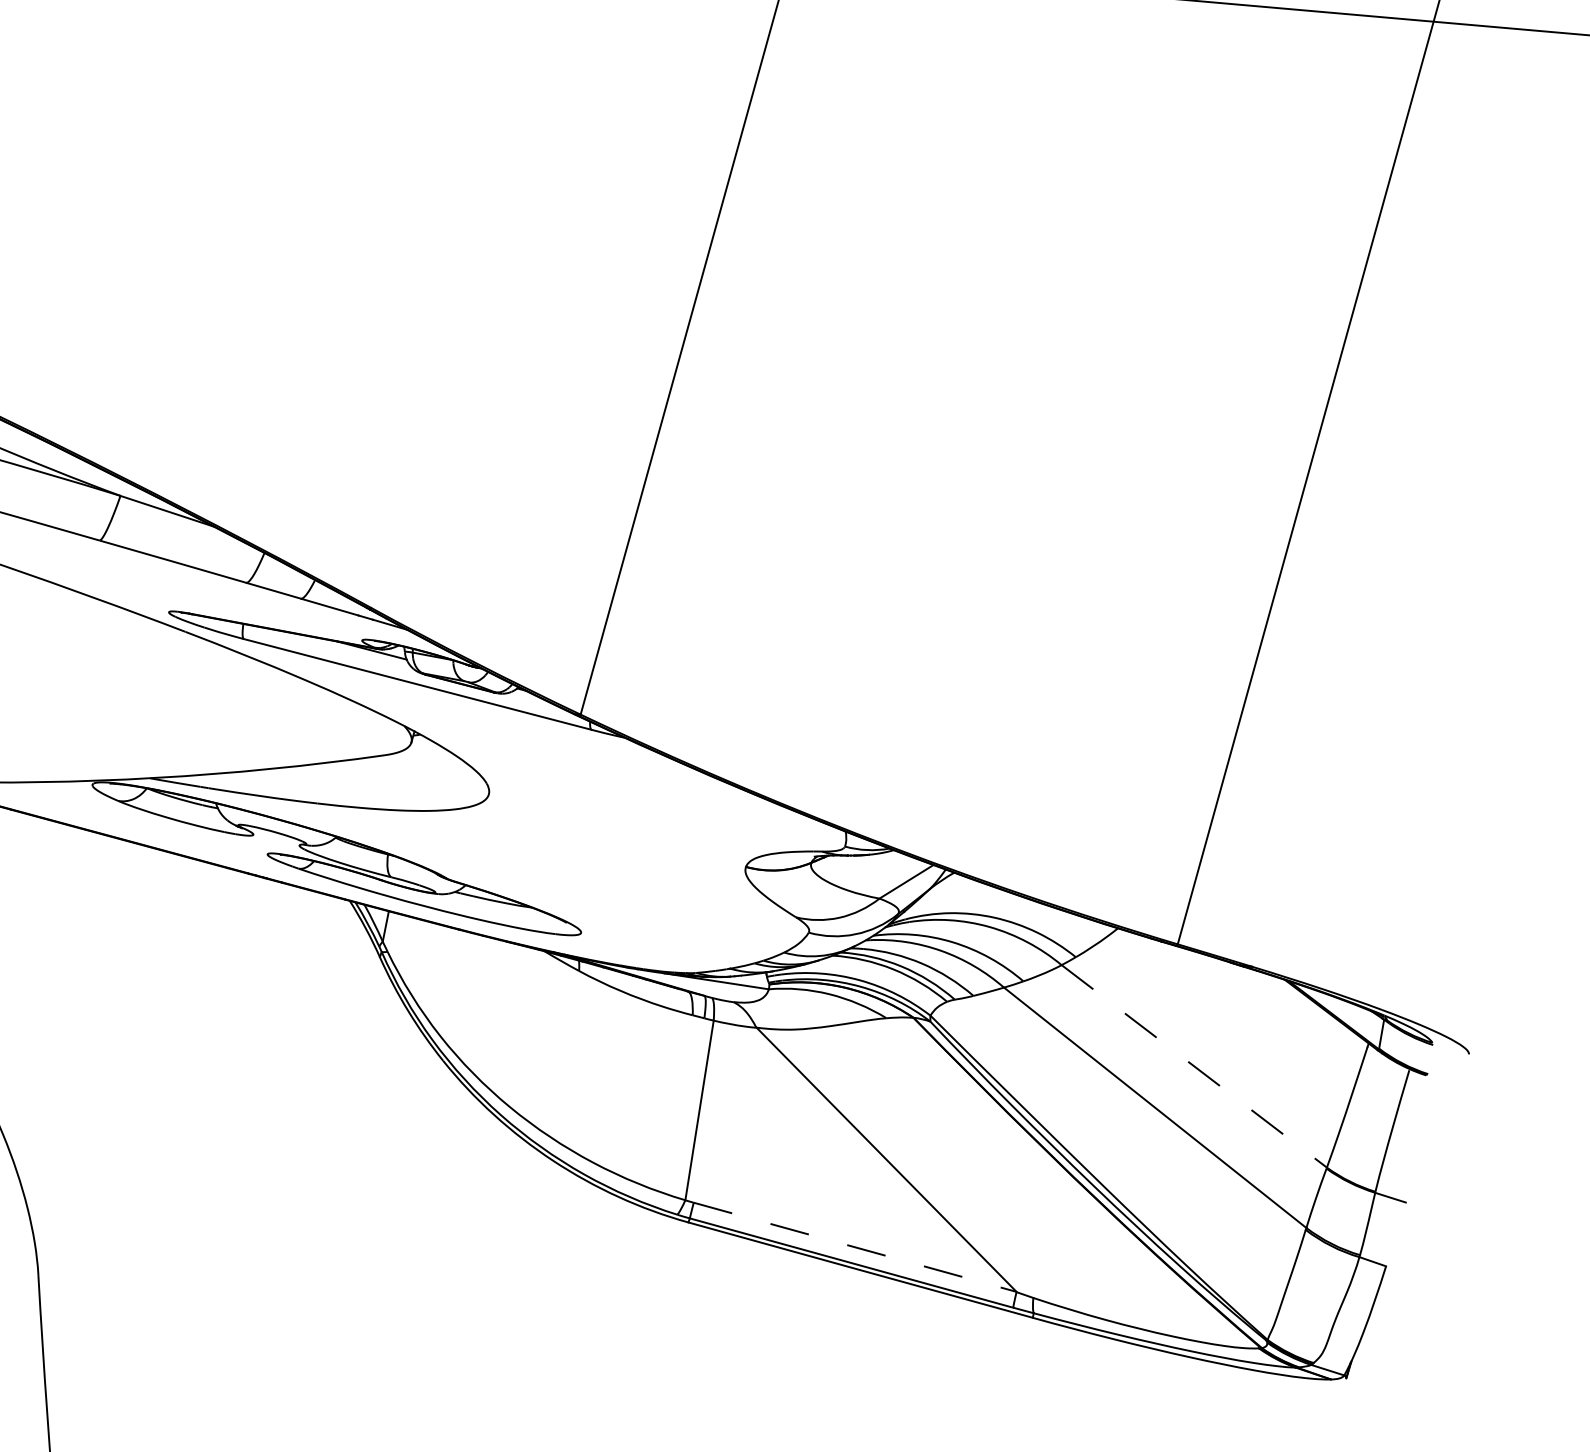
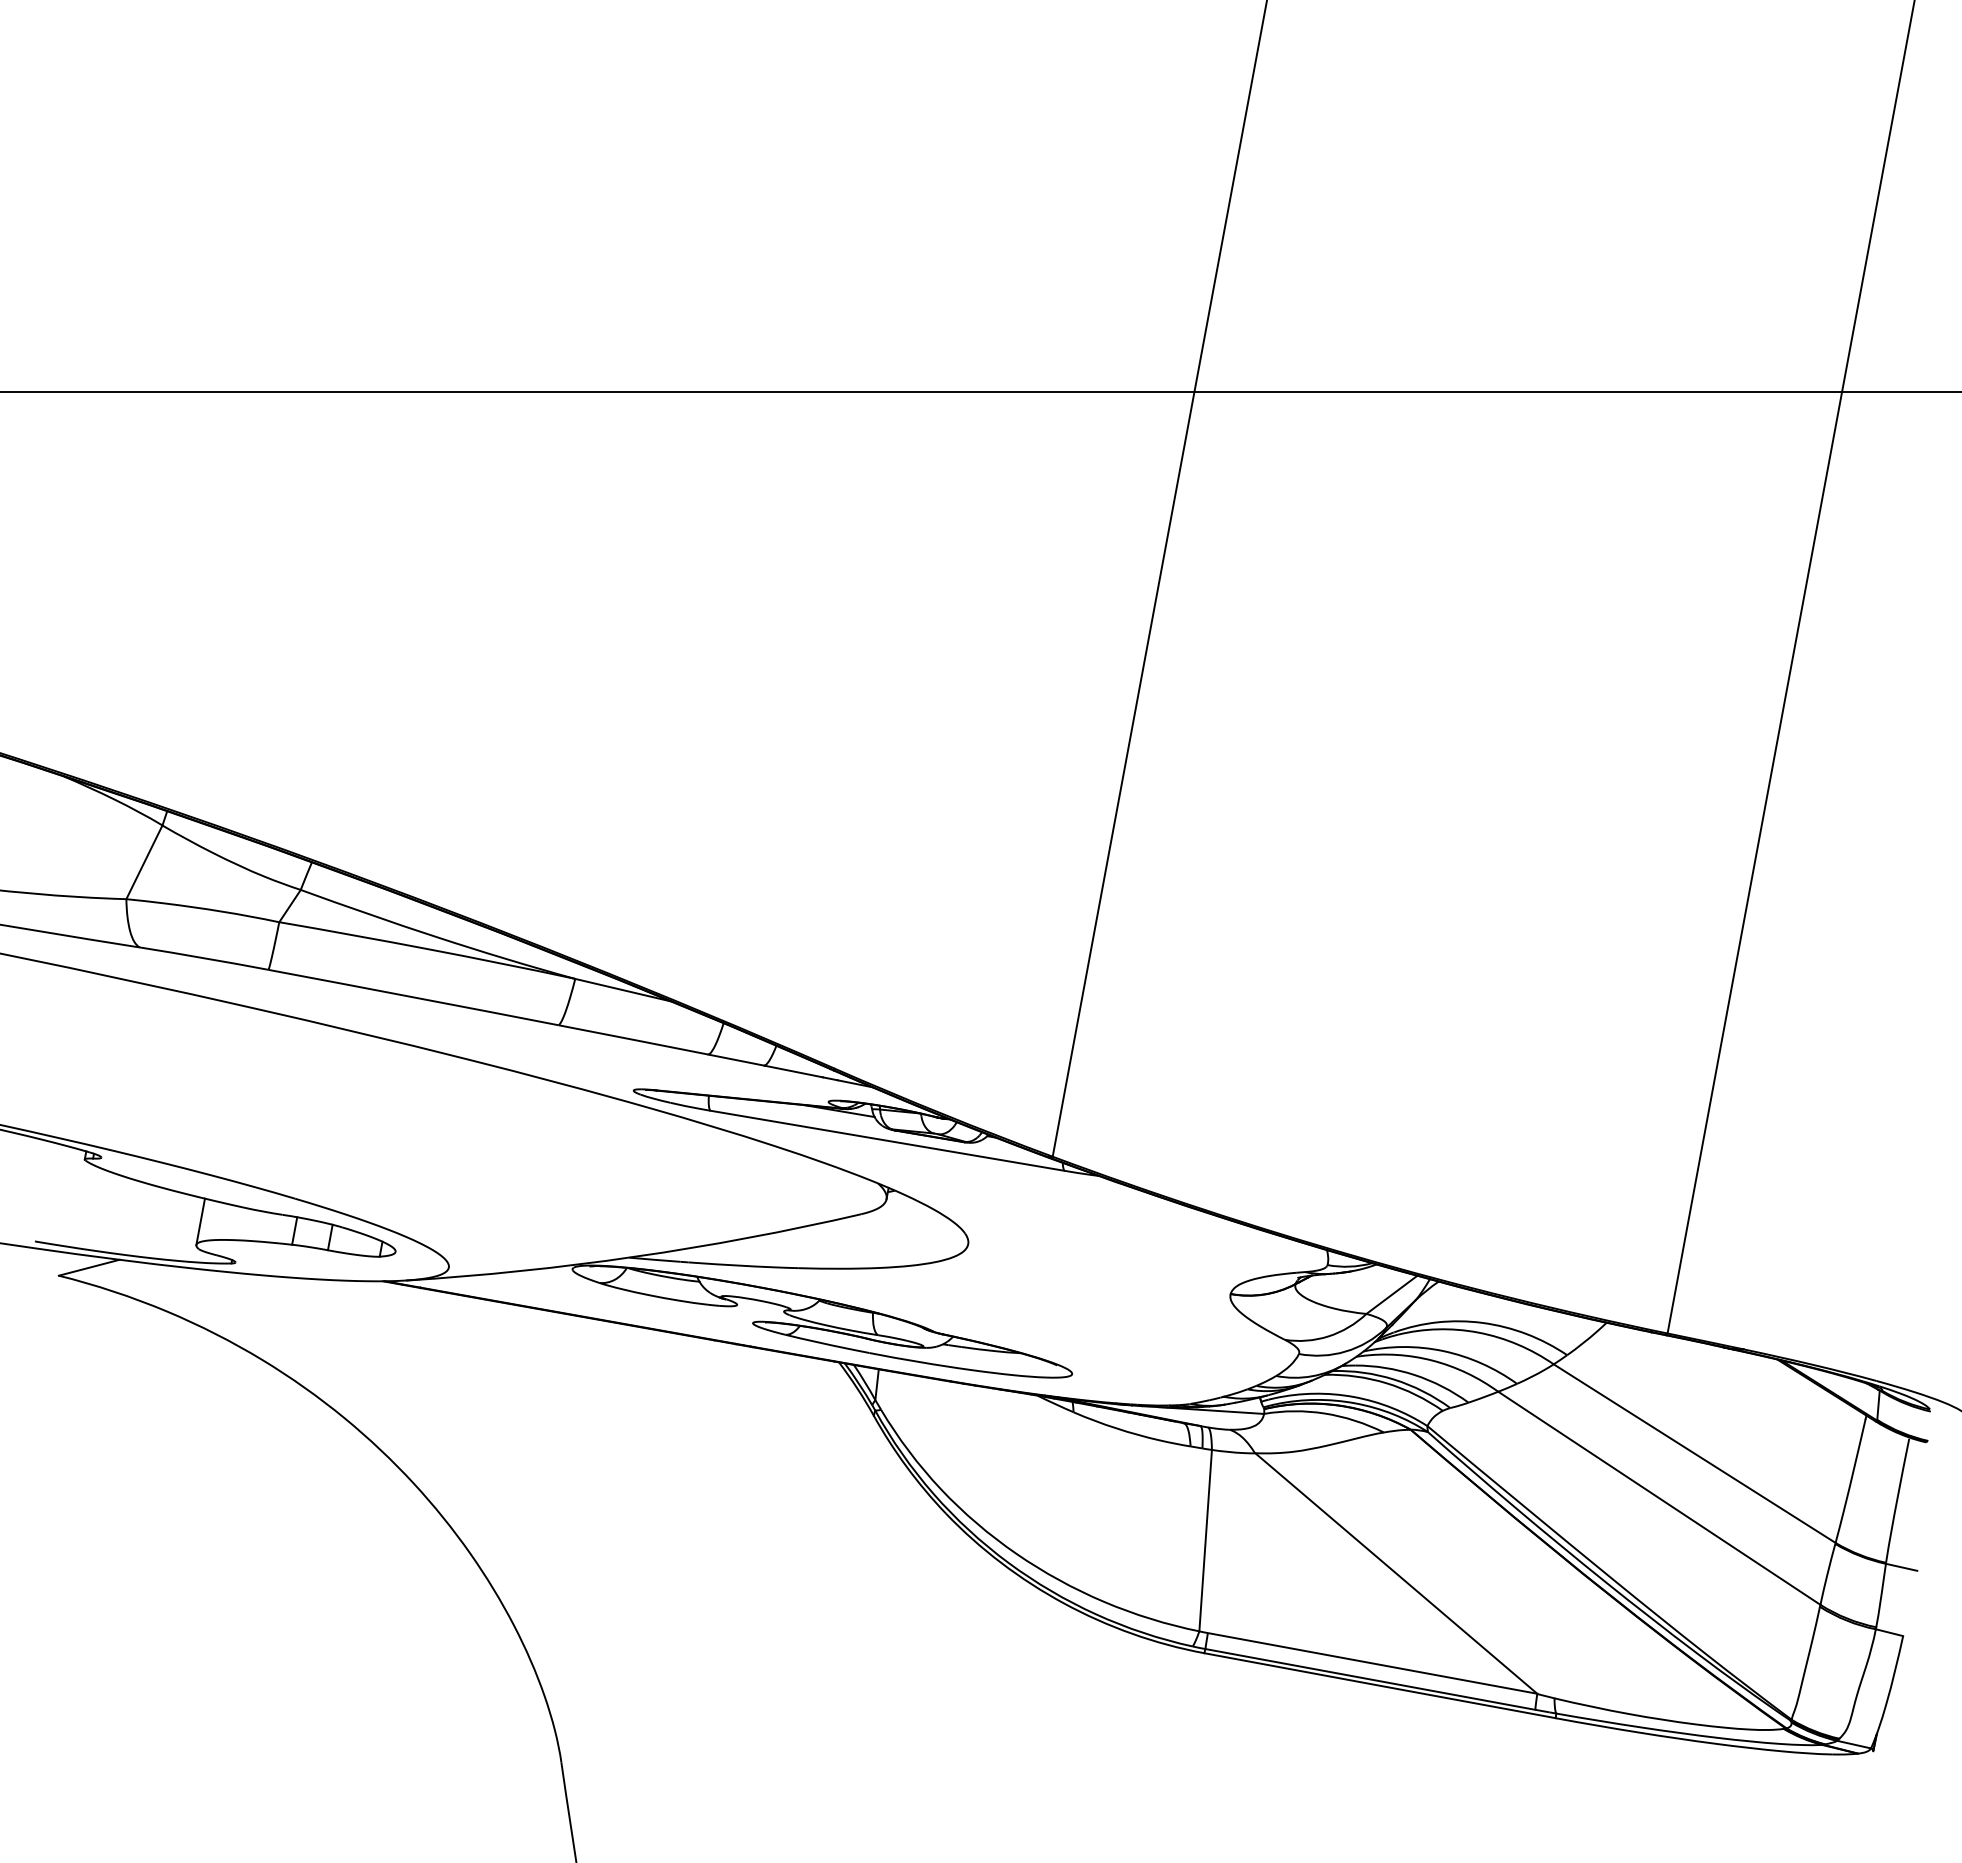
line: (1194, 1066) -> (1694, 1453), dashed -> solid
line: (856, 1247) -> (1373, 1663), dashed -> solid

